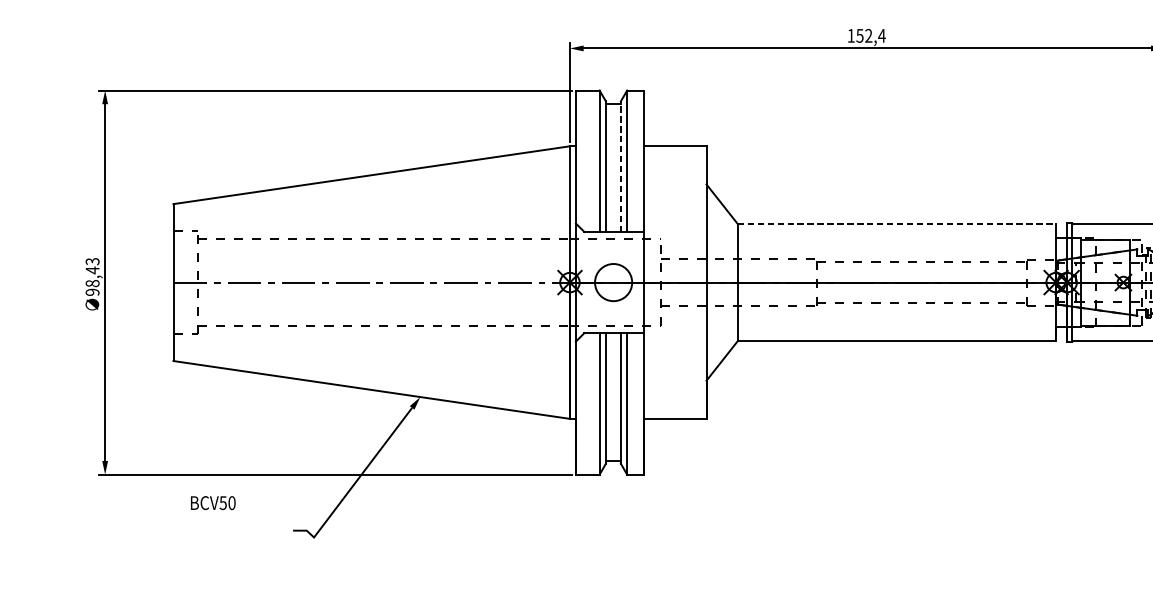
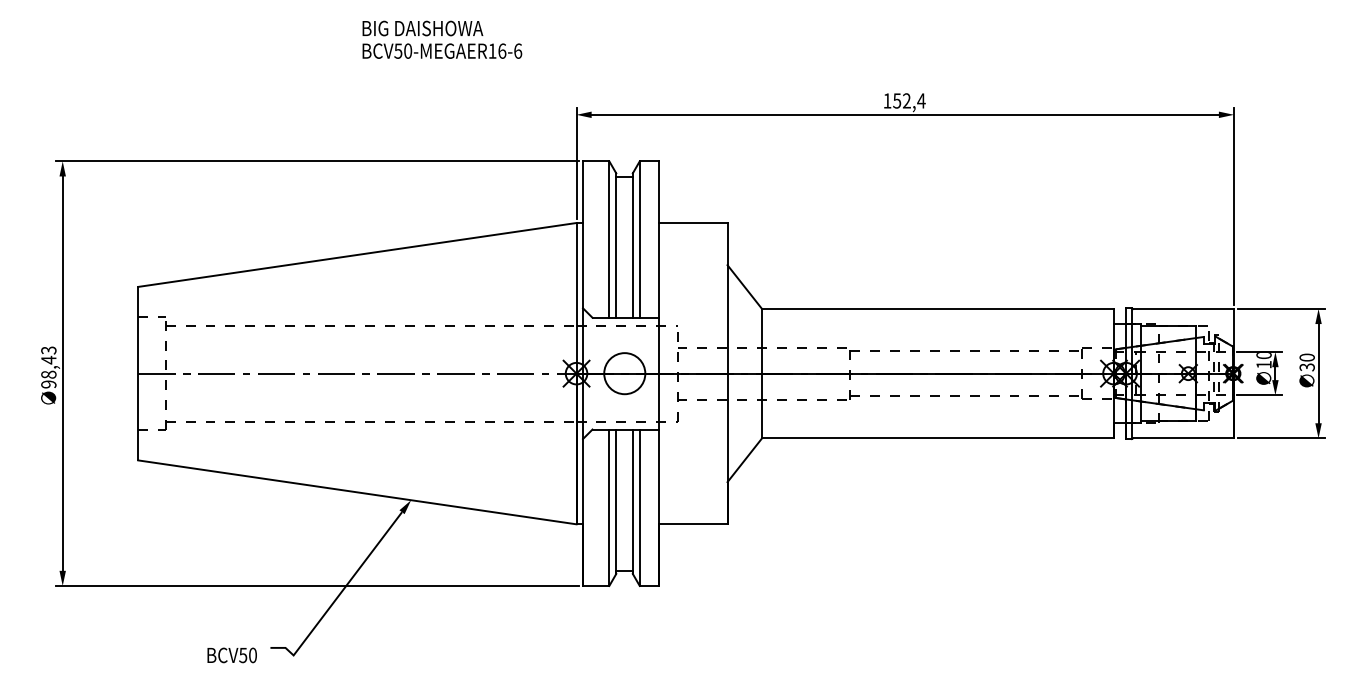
line: (620, 166) -> (632, 245), dashed -> solid
line: (896, 223) -> (937, 308), dashed -> solid
text: (212, 503) -> (231, 655), moved

